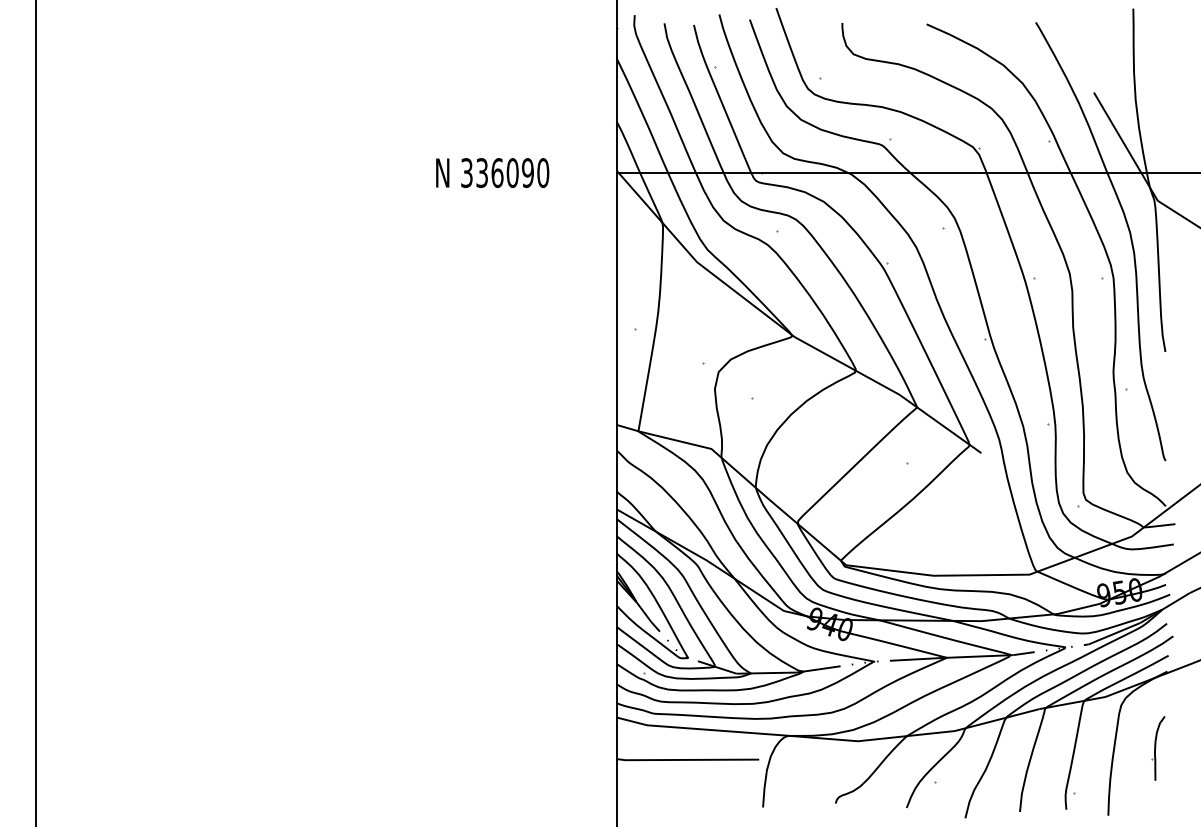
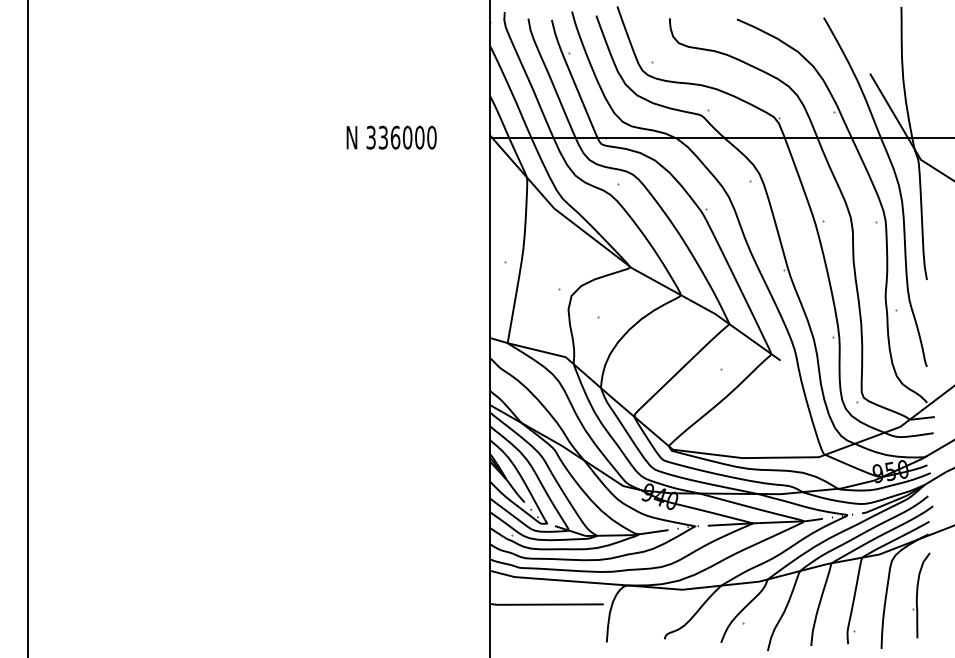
text: (527, 173) -> (419, 138), 336090 -> 336000
part: (1158, 748) -> (921, 595), size x1.67

